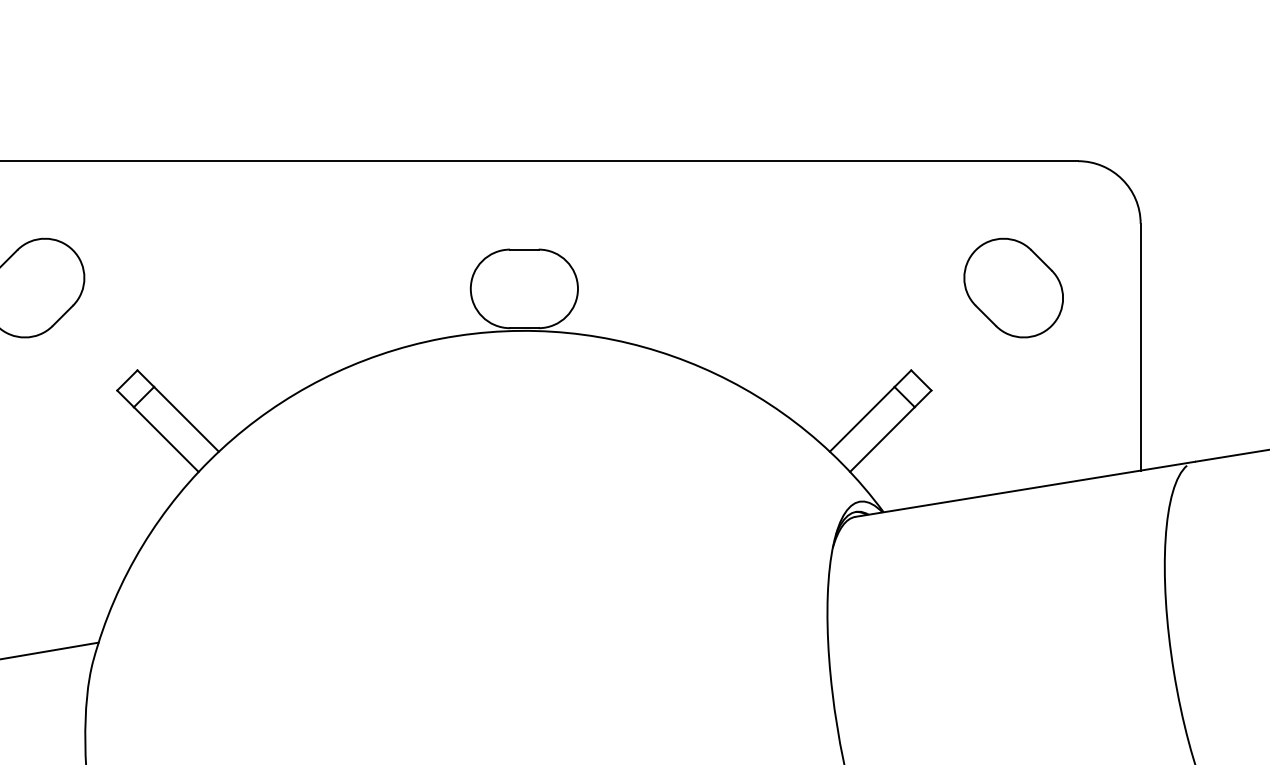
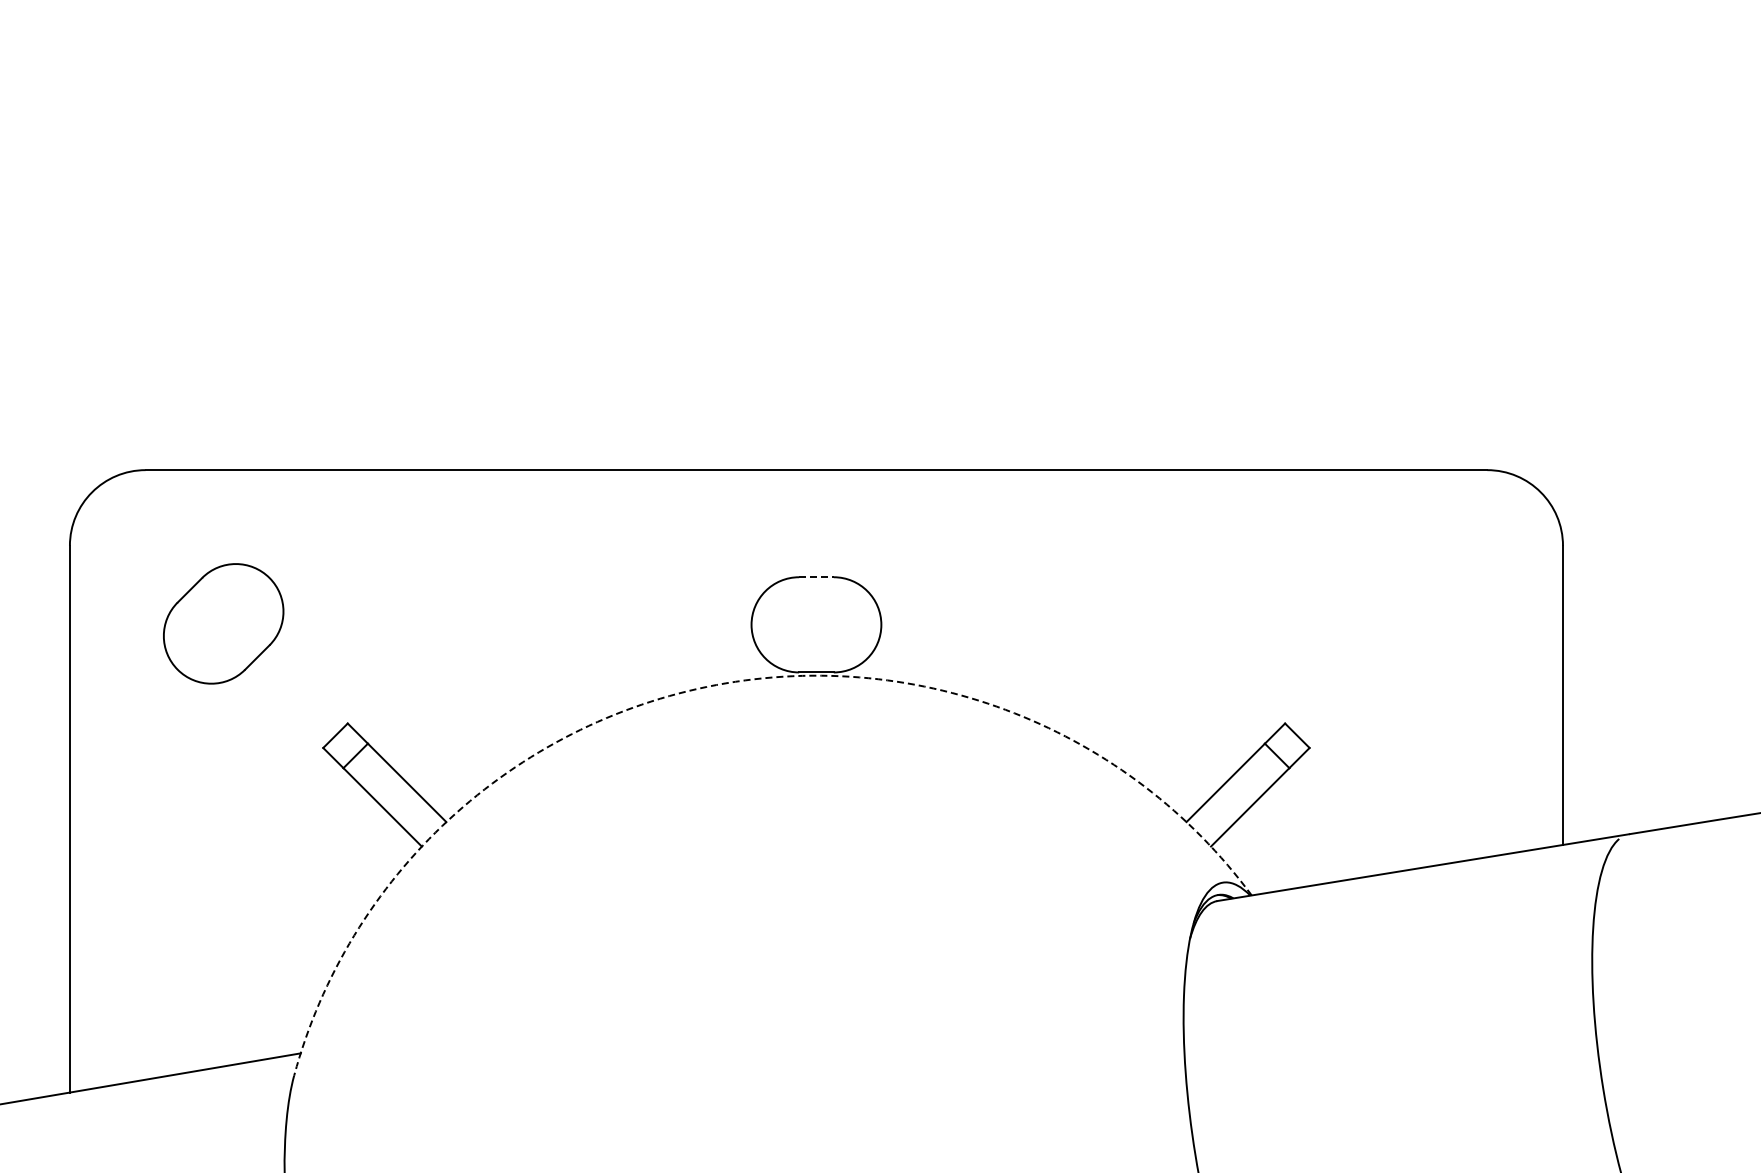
line: (524, 249) -> (816, 577), solid -> dashed
part: (1013, 287) -> (1408, 623), removed
arc: (441, 338) -> (716, 685), solid -> dashed

